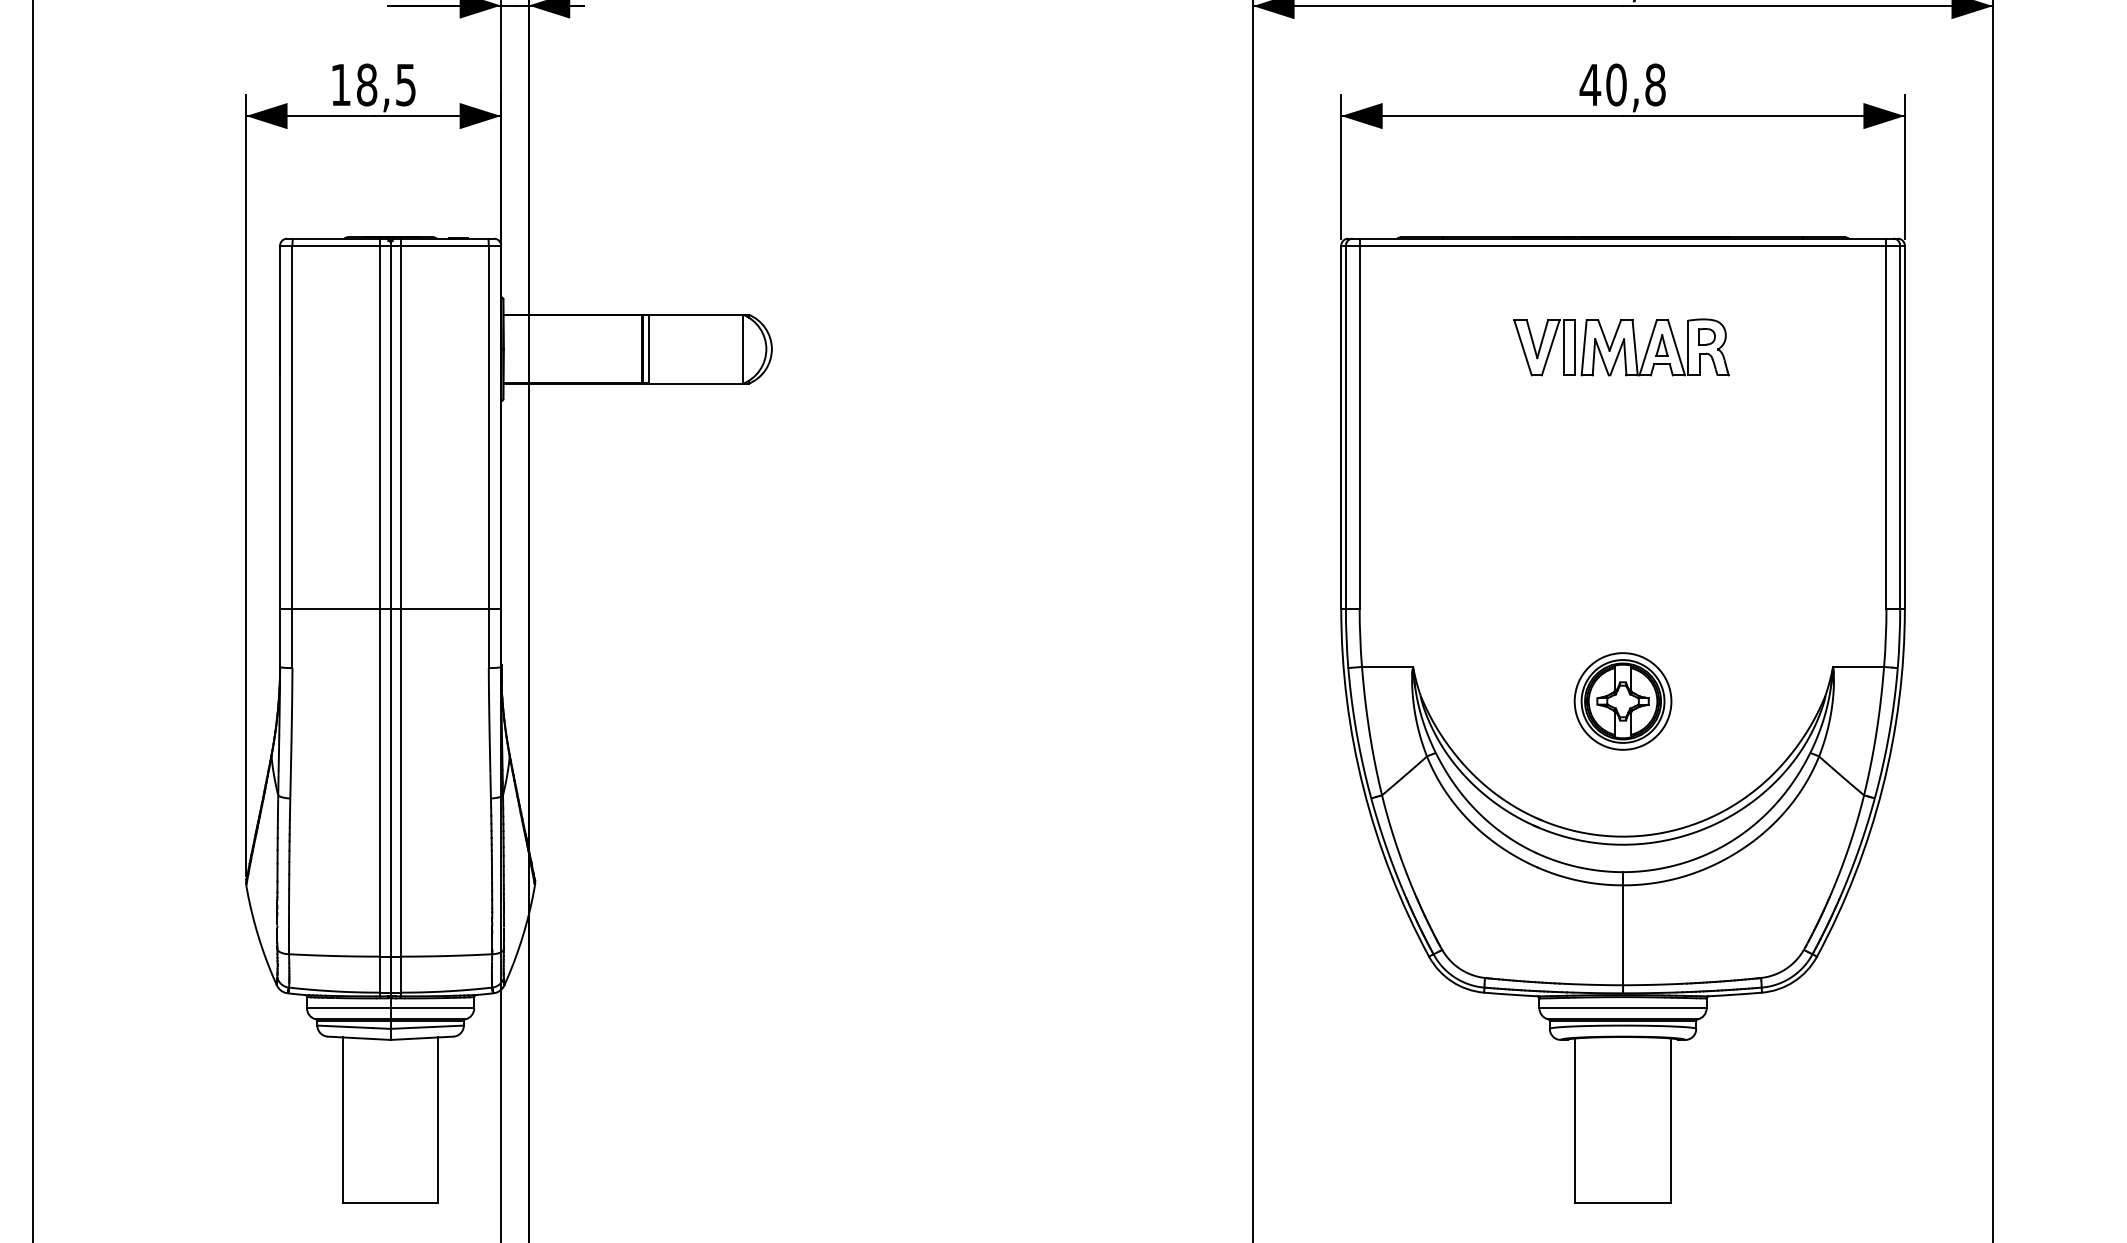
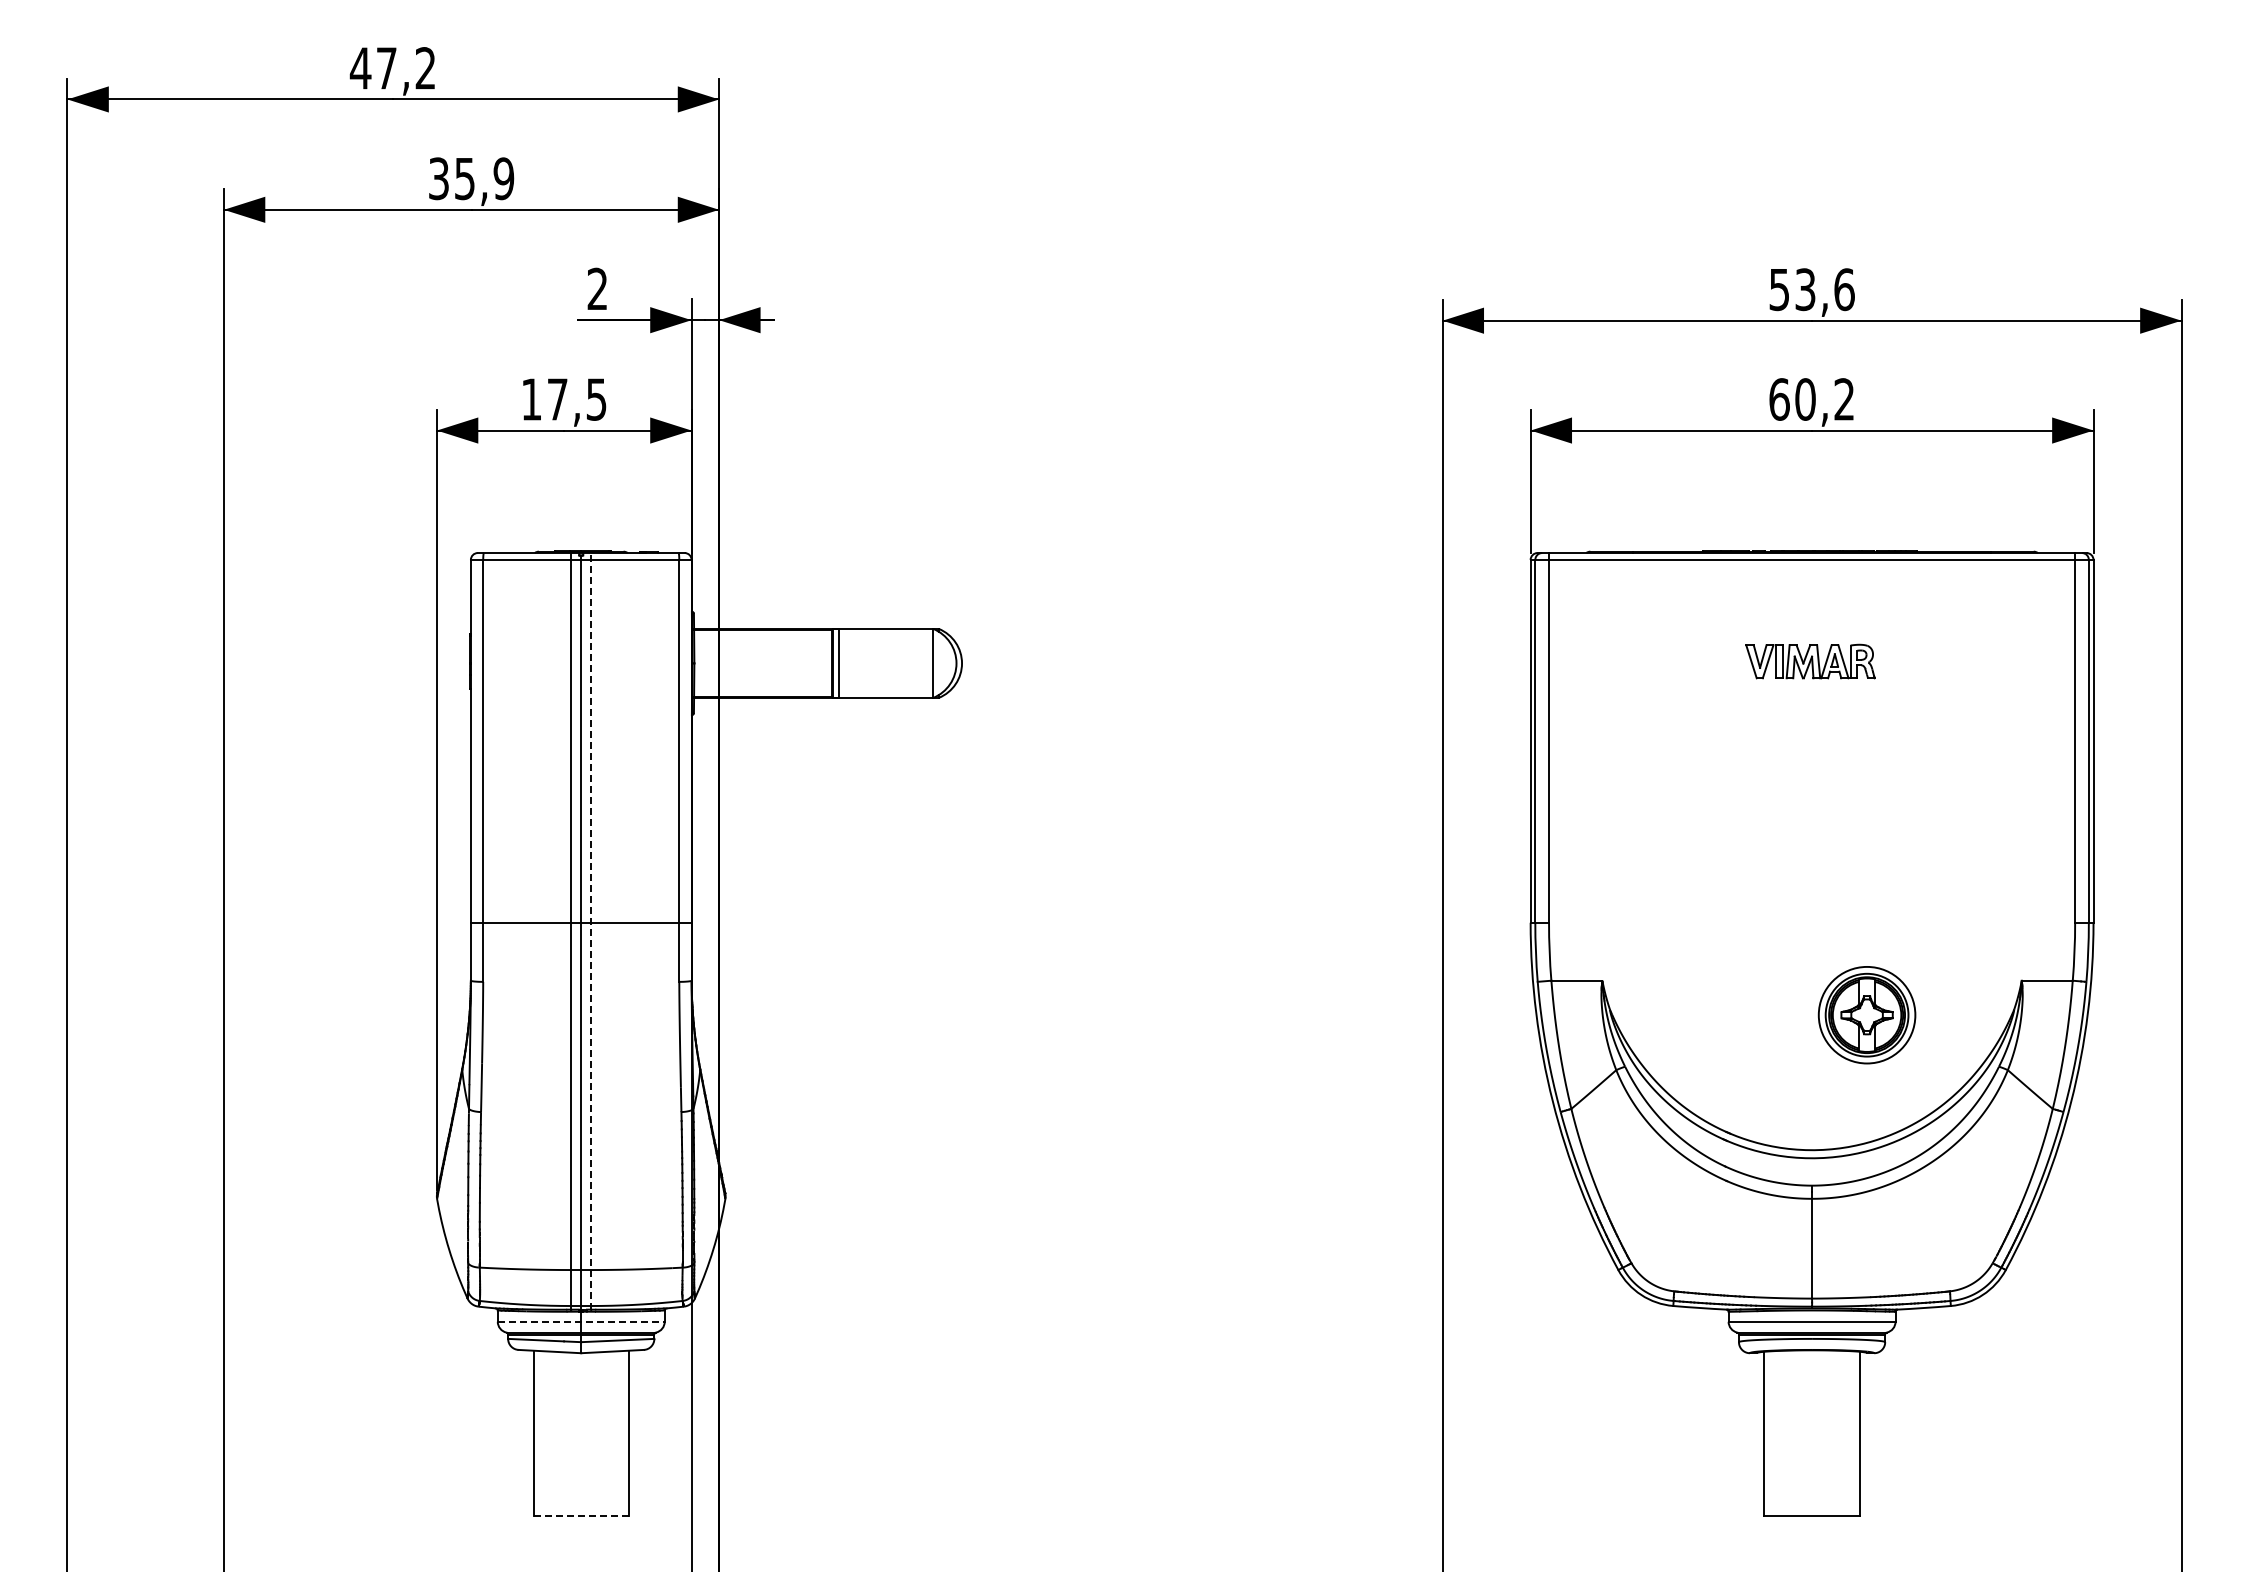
text: (366, 84) -> (557, 399), 18,5 -> 17,5
text: (1622, 84) -> (1811, 399), 40,8 -> 60,2
part: (1621, 347) -> (1810, 661), size x0.6
line: (400, 616) -> (591, 930), solid -> dashed
part: (1622, 701) -> (1866, 1015), moved
line: (390, 1008) -> (581, 1321), solid -> dashed
line: (390, 1202) -> (581, 1515), solid -> dashed

